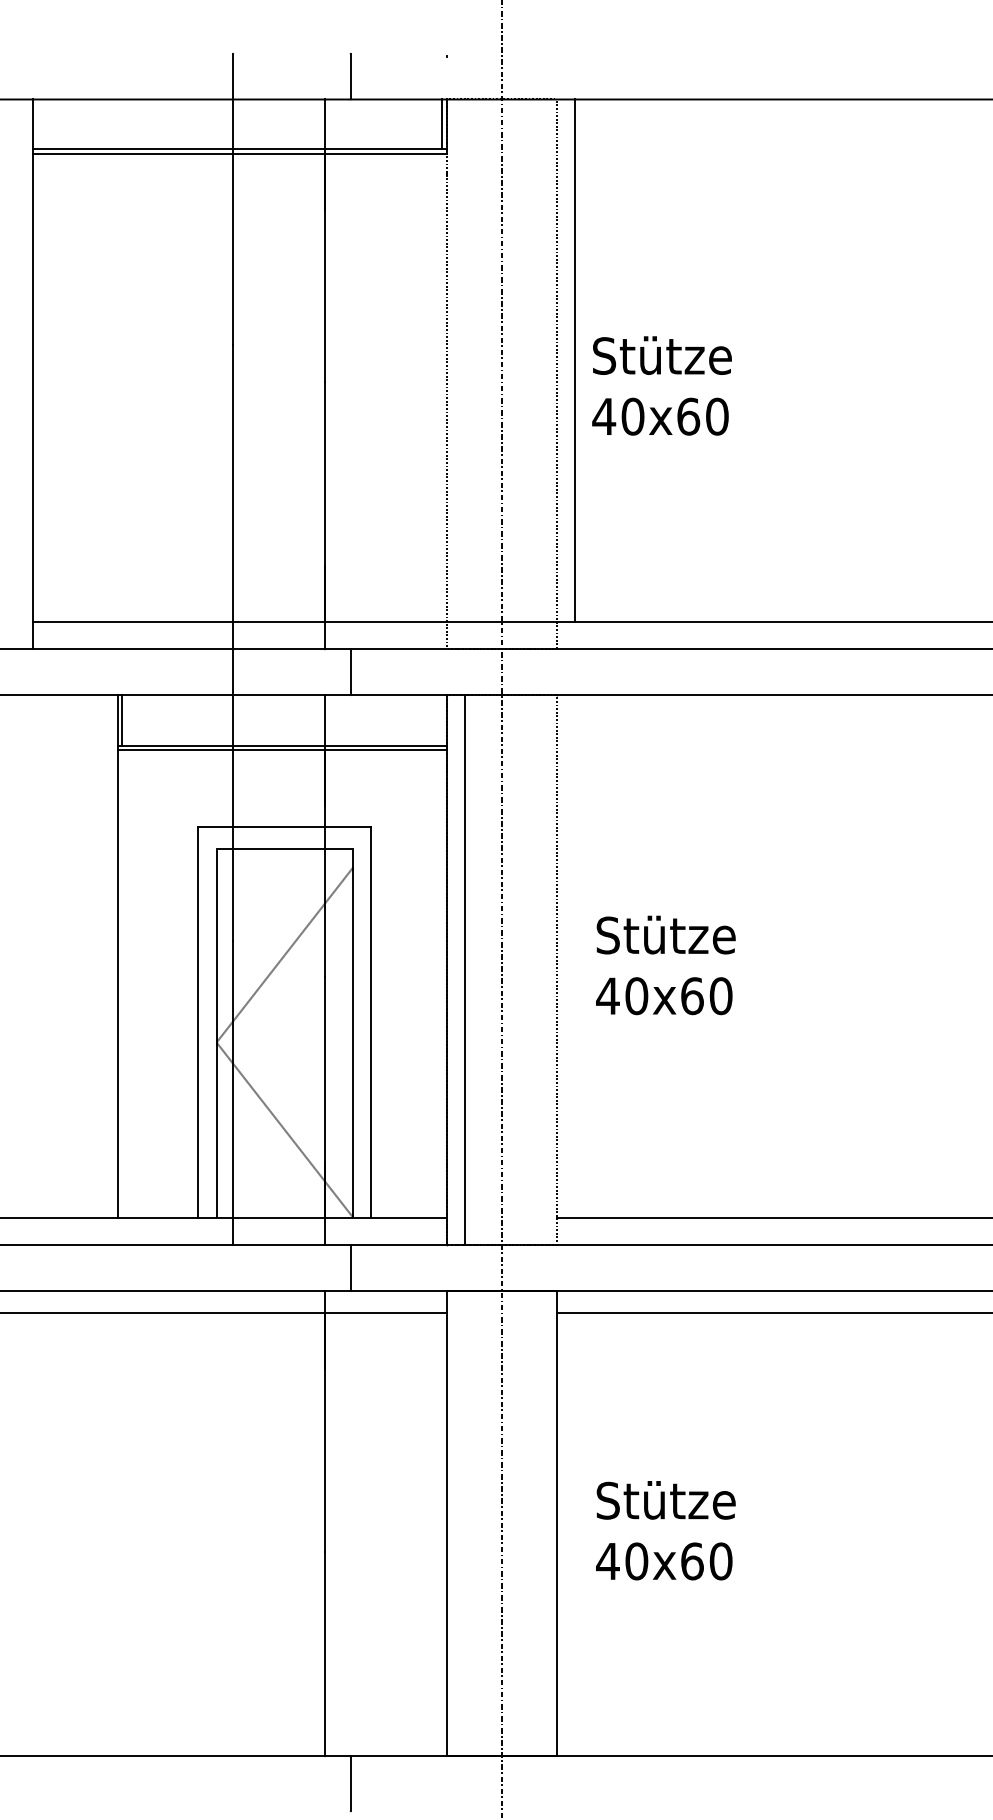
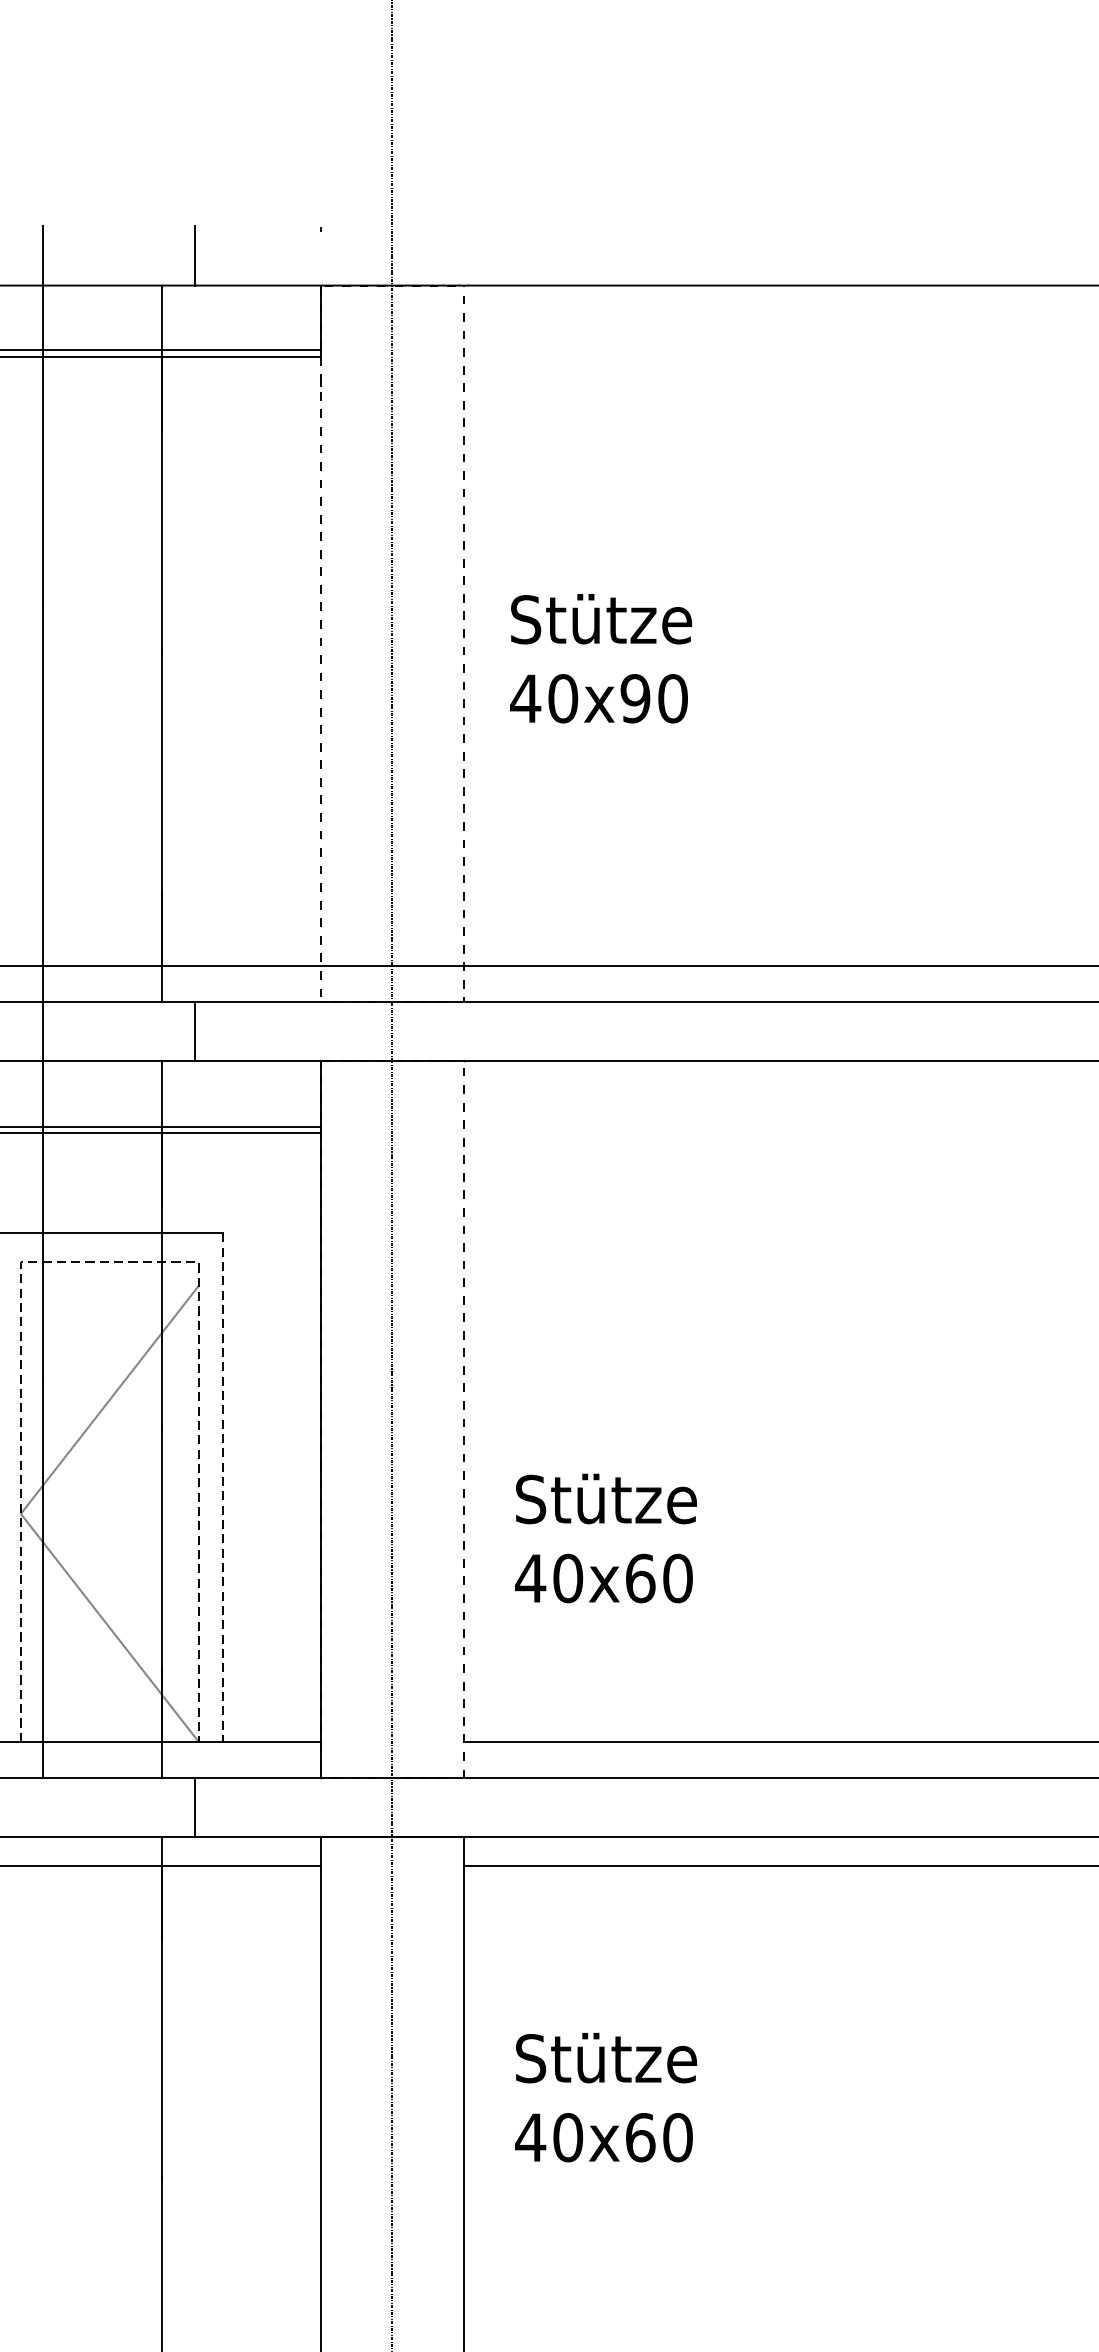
line: (442, 123) -> (315, 316), removed
line: (575, 360) -> (488, 625), removed
text: (688, 416) -> (635, 698), 40x60 -> 40x90
line: (285, 849) -> (110, 1262), solid -> dashed
text: (665, 965) -> (605, 1538), moved
line: (465, 970) -> (345, 1420), removed
line: (371, 1022) -> (222, 1487), solid -> dashed
text: (665, 1530) -> (605, 2097), moved

